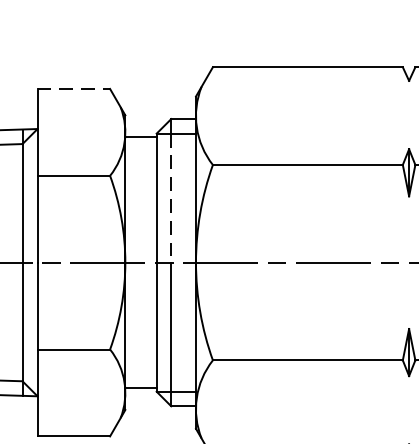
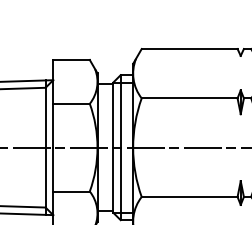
line: (75, 87) -> (72, 59), dashed -> solid
line: (170, 198) -> (120, 115), dashed -> solid

